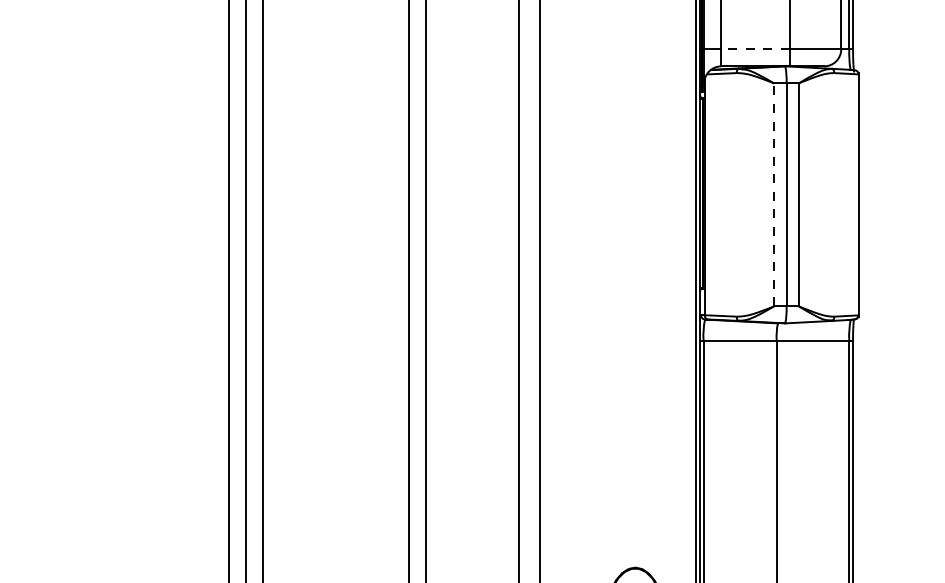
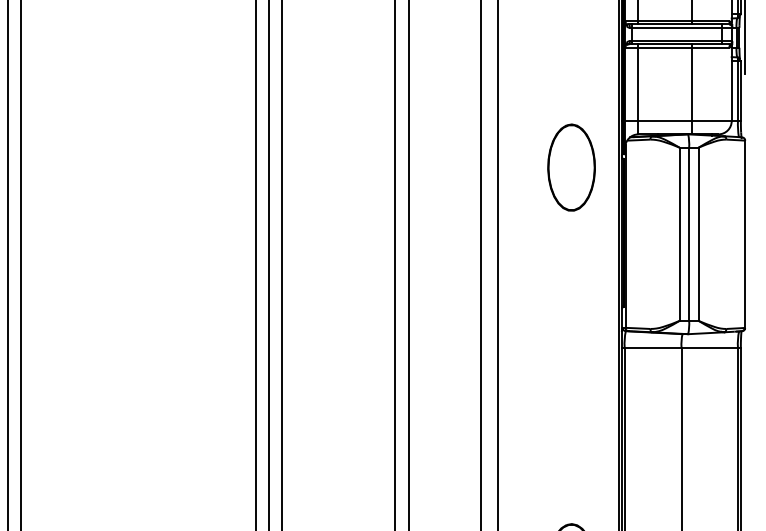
line: (756, 49) -> (665, 121), dashed -> solid
part: (635, 108) -> (571, 167), added
line: (774, 195) -> (679, 234), dashed -> solid

